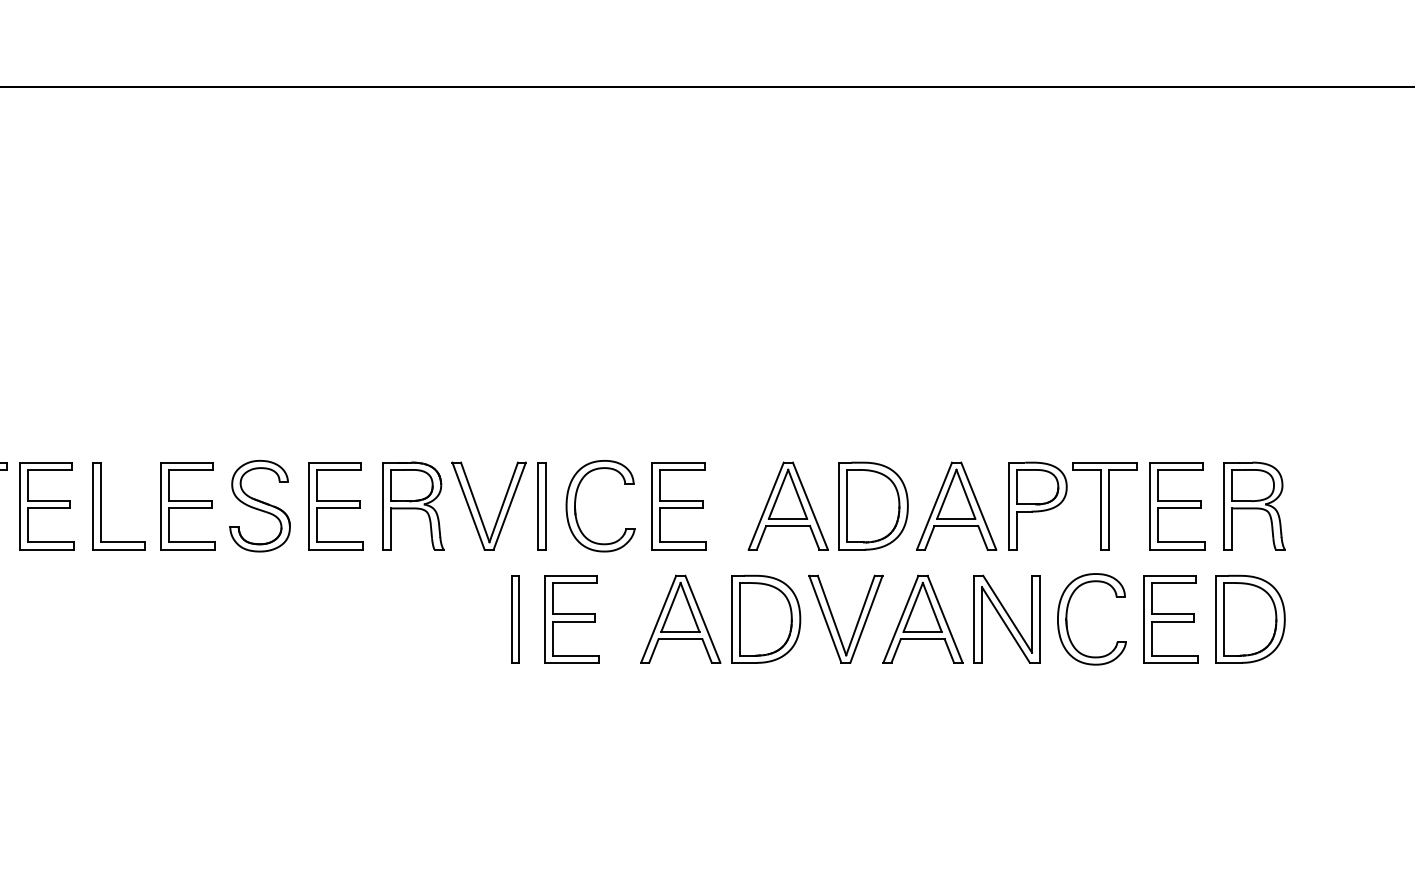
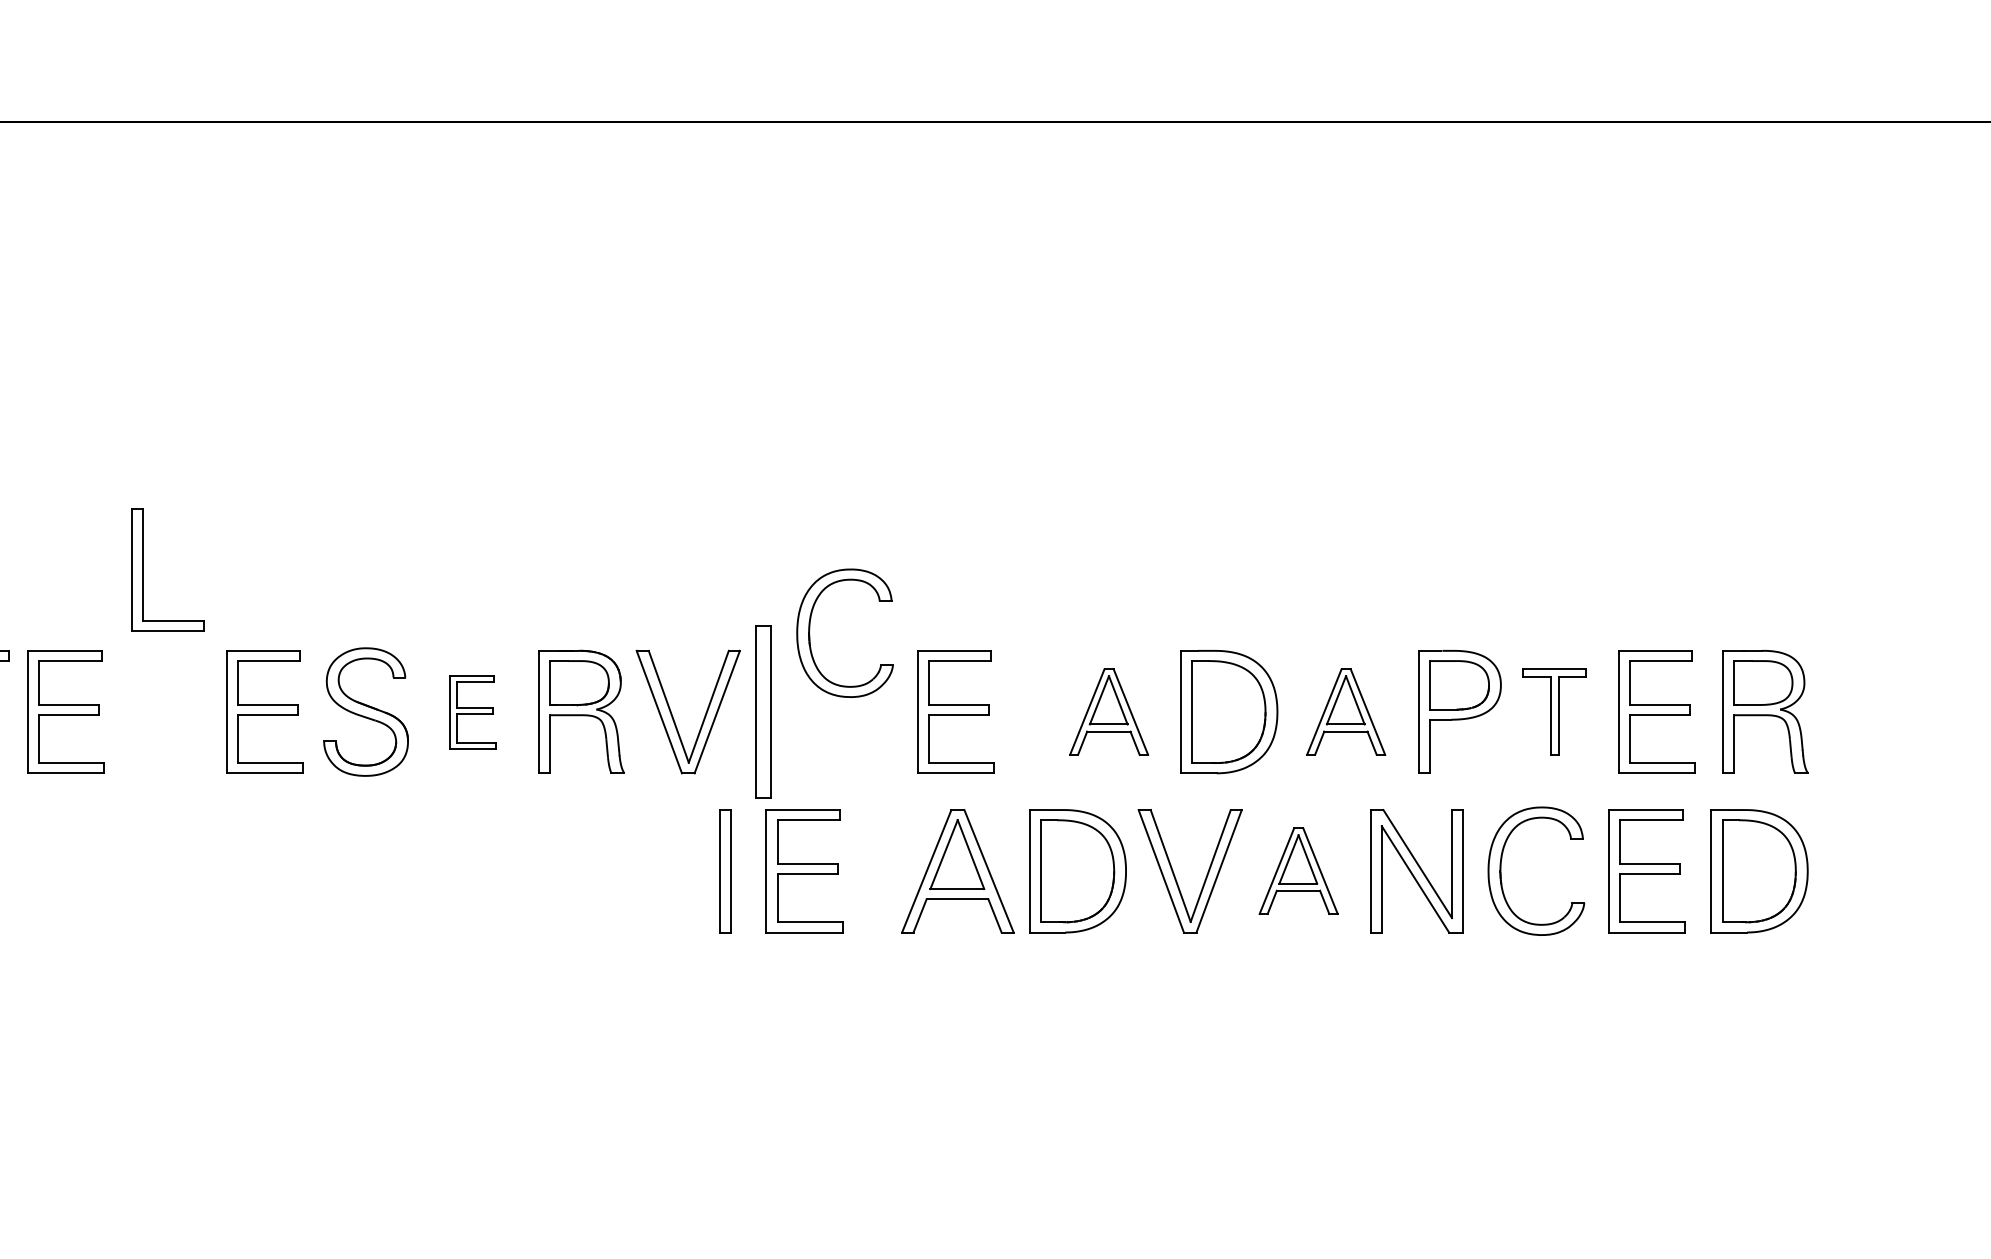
part: (787, 505) -> (1108, 711), size x0.7
part: (956, 505) -> (1345, 711), size x0.7
part: (101, 506) -> (142, 570), moved
part: (335, 506) -> (472, 712), size x0.6
part: (541, 506) -> (761, 712), size x1.4
part: (1104, 506) -> (1554, 712), size x0.7
part: (576, 509) -> (811, 637), moved
part: (922, 618) -> (1297, 870), size x0.7

